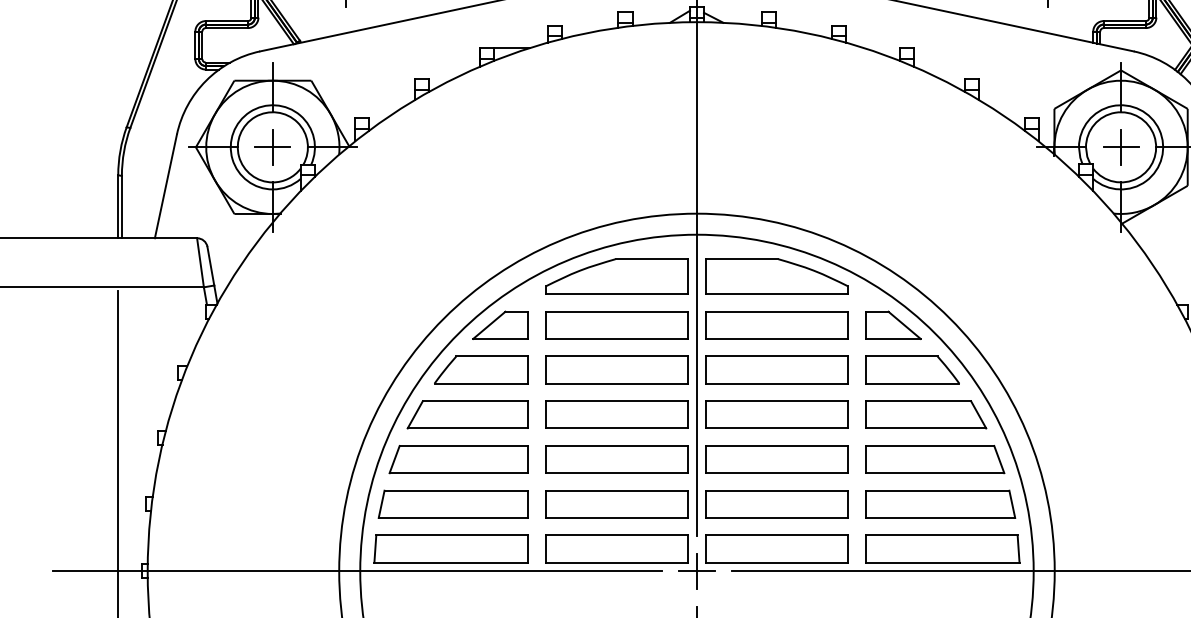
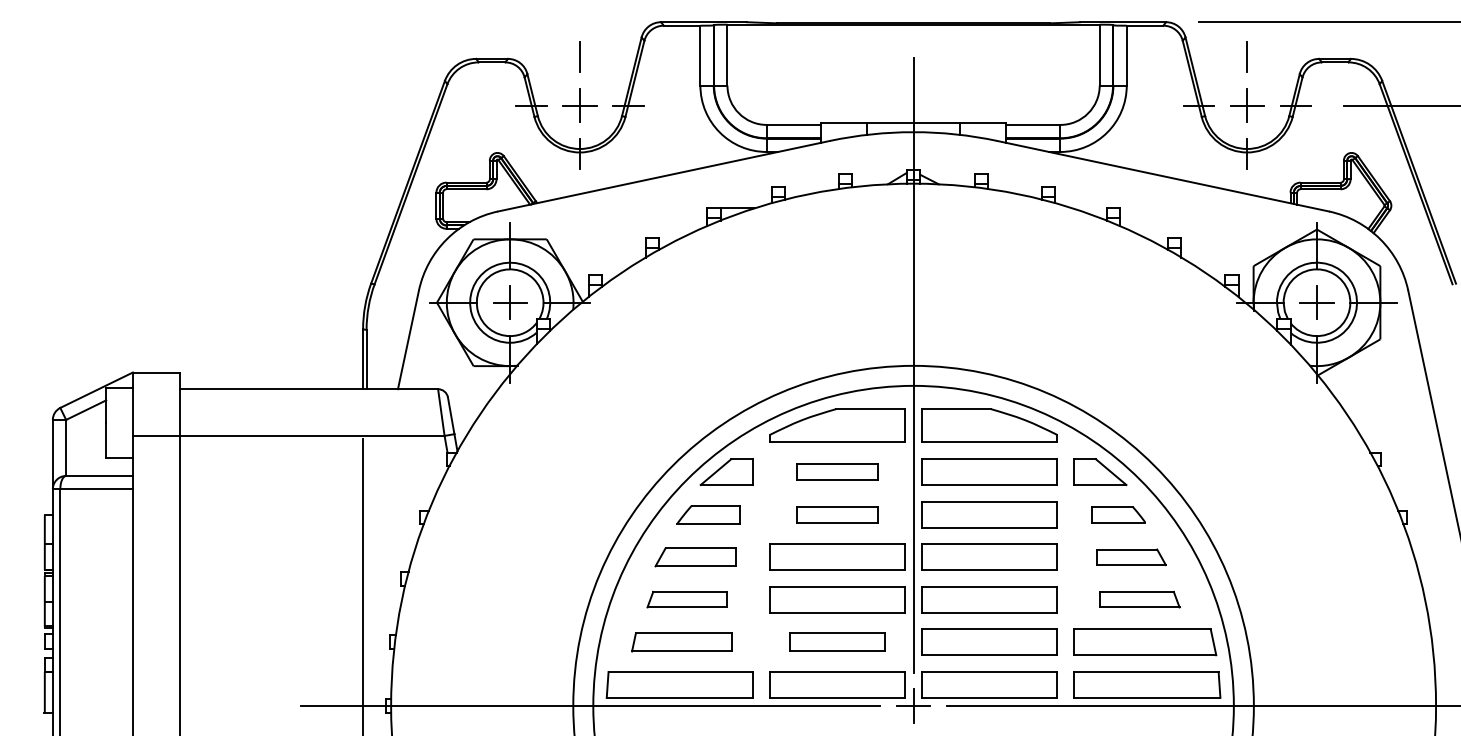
part: (616, 324) -> (837, 471), size x0.6
part: (481, 369) -> (708, 514), size x0.7
part: (616, 369) -> (837, 514), size x0.6
part: (912, 369) -> (1118, 514), size x0.6
part: (467, 415) -> (695, 557), size x0.7
part: (926, 415) -> (1131, 557), size x0.6
part: (458, 459) -> (686, 599), size x0.6
part: (934, 459) -> (1139, 599), size x0.6
part: (616, 503) -> (837, 641), size x0.7
part: (452, 504) -> (681, 642), size x0.7

